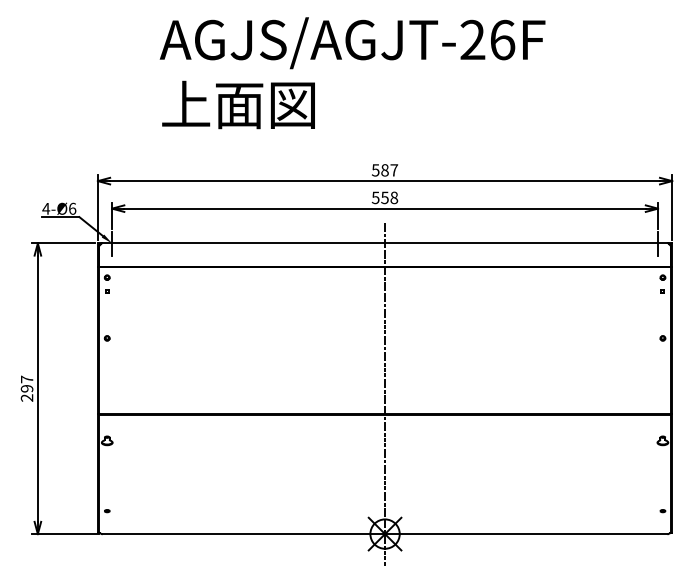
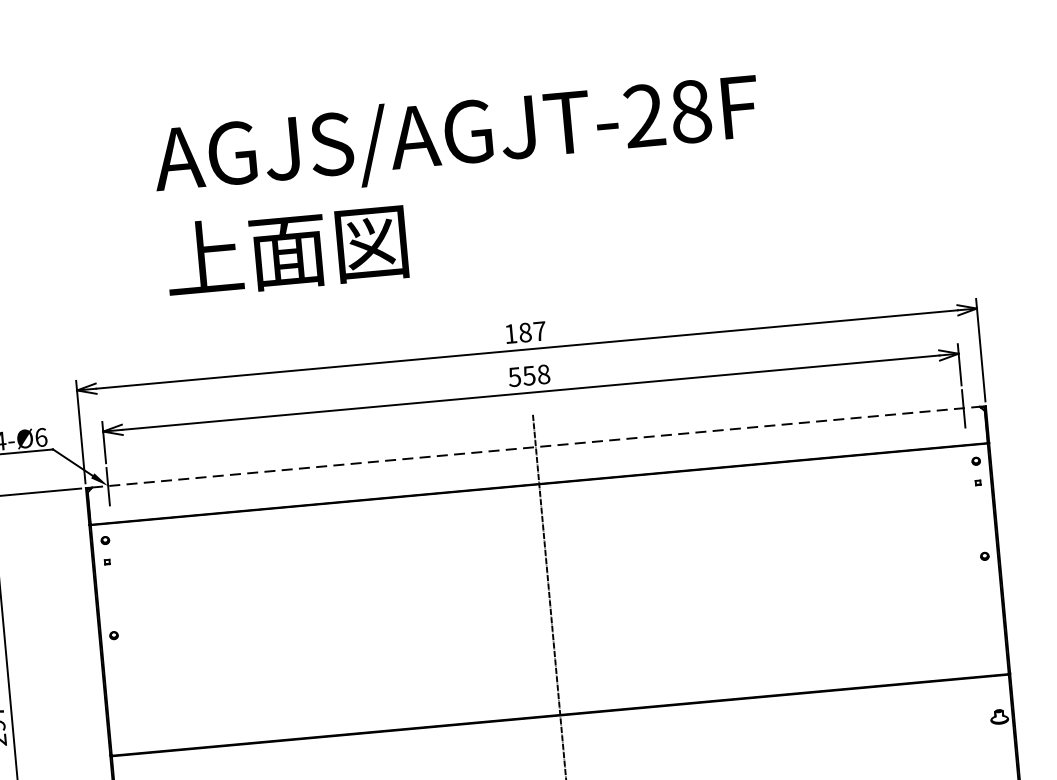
text: (502, 39) -> (690, 110), AGJS/AGJT-26F -> AGJS/AGJT-28F
text: (375, 170) -> (510, 334), 587 -> 187
line: (385, 243) -> (536, 447), solid -> dashed

